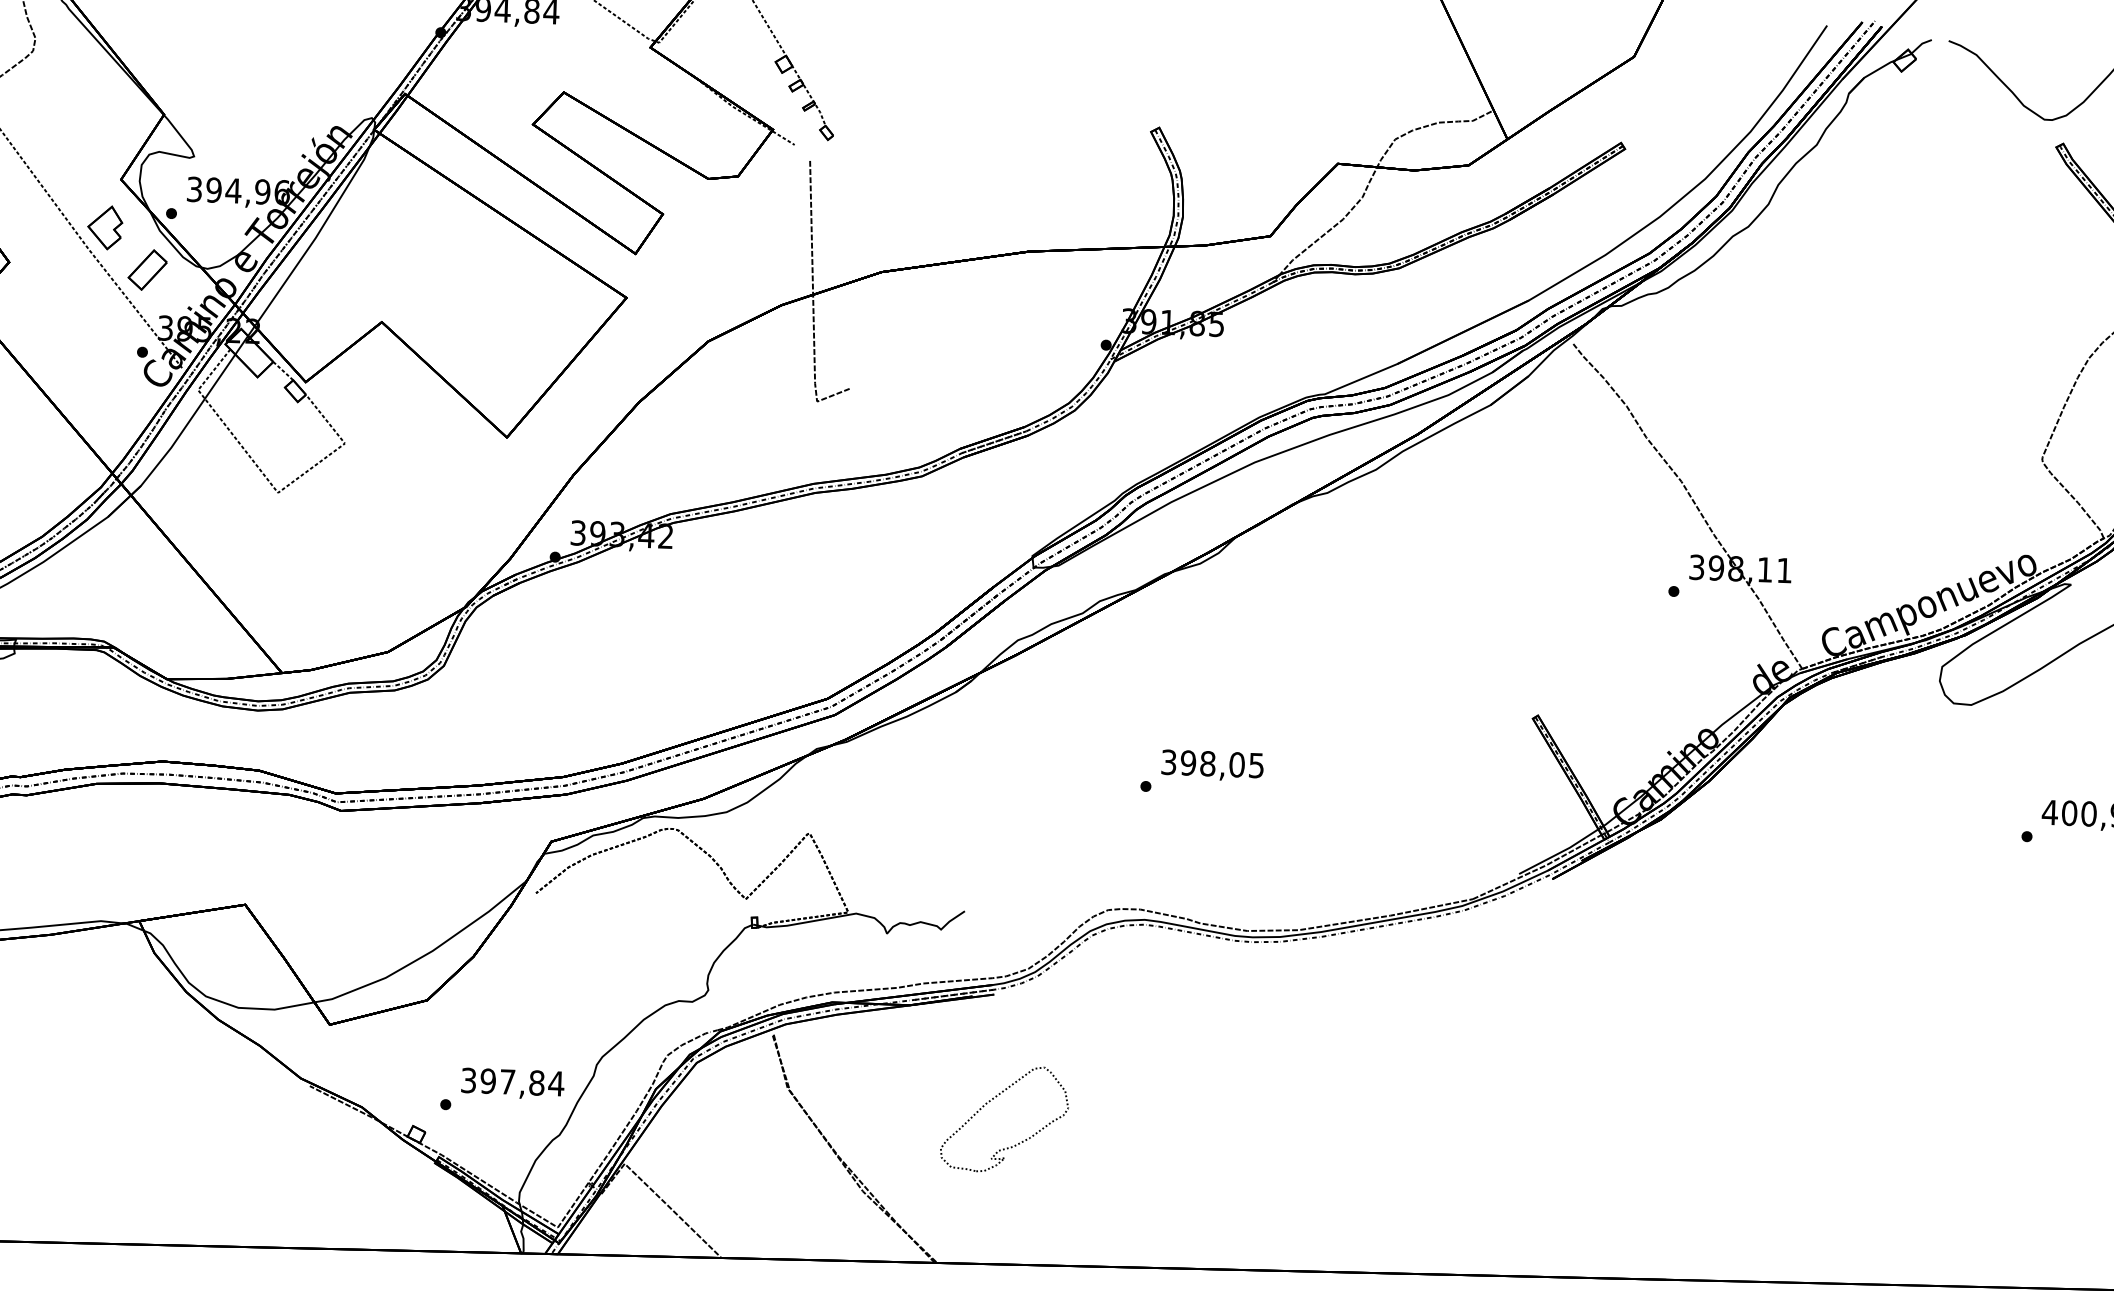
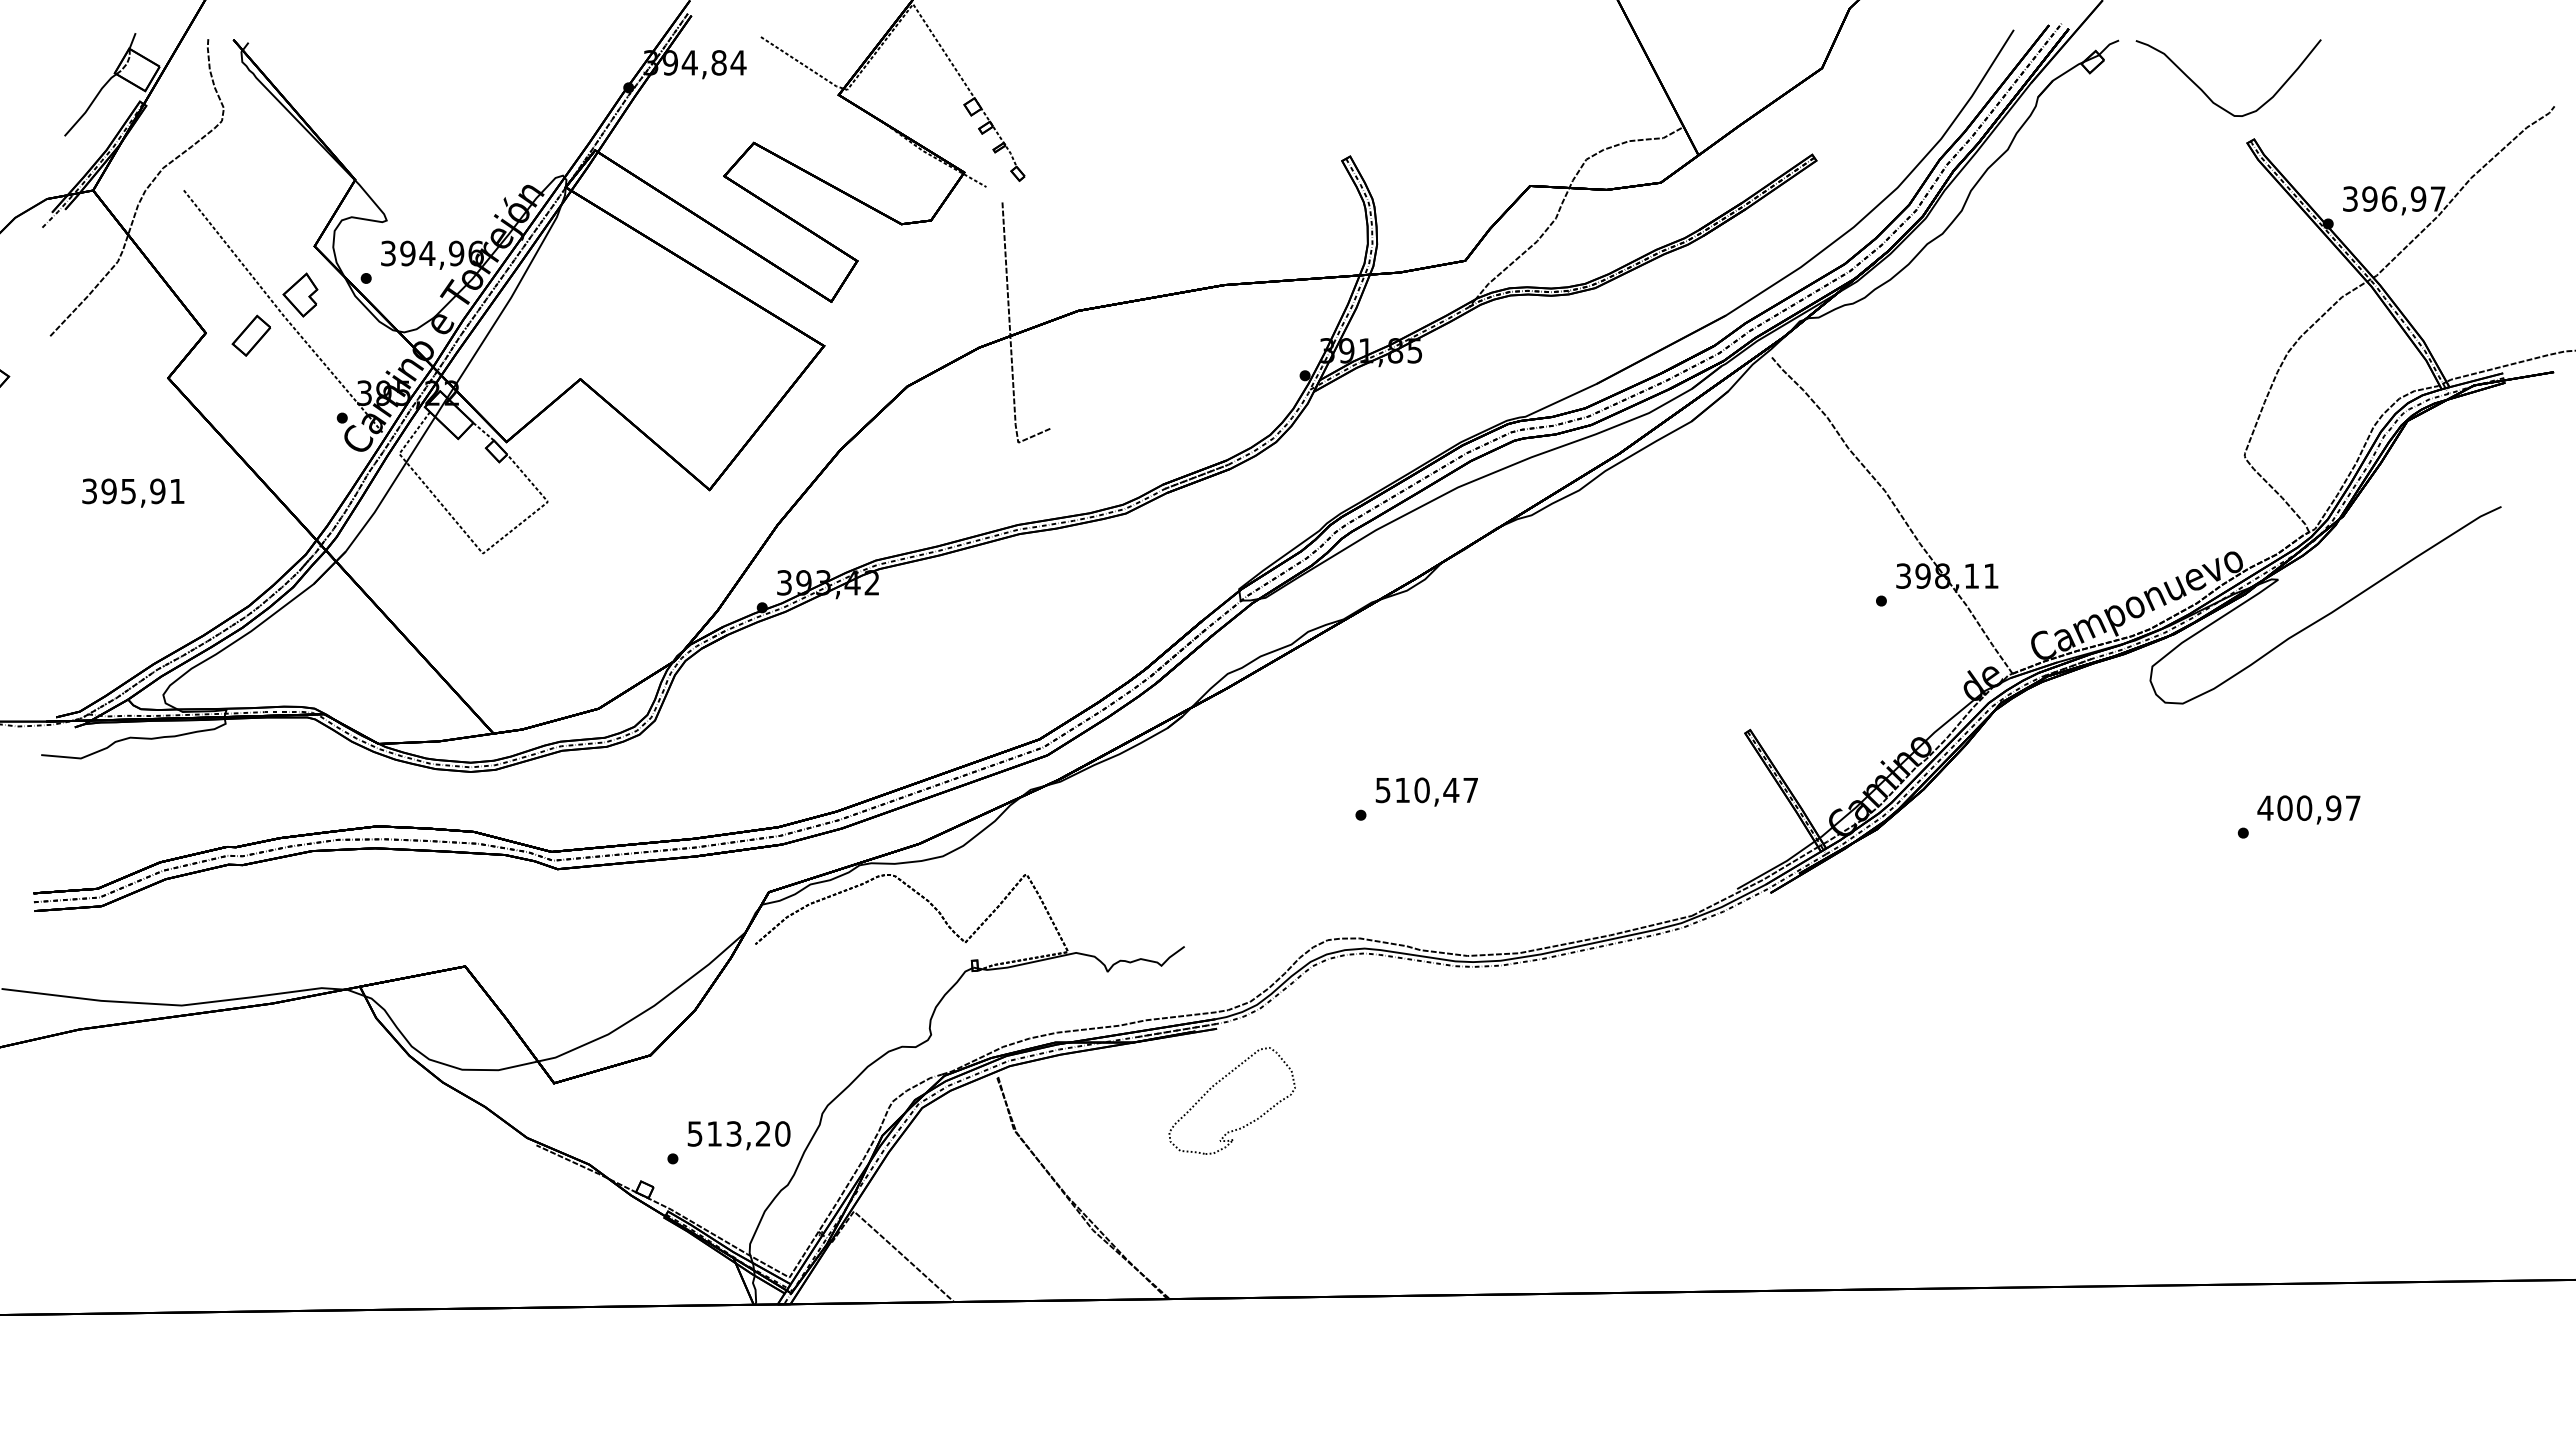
part: (146, 269) -> (250, 335), moved
text: (1212, 764) -> (1426, 790), 398,05 -> 510,47
text: (513, 1081) -> (739, 1133), 397,84 -> 513,20
part: (989, 1102) -> (1216, 1084), moved

